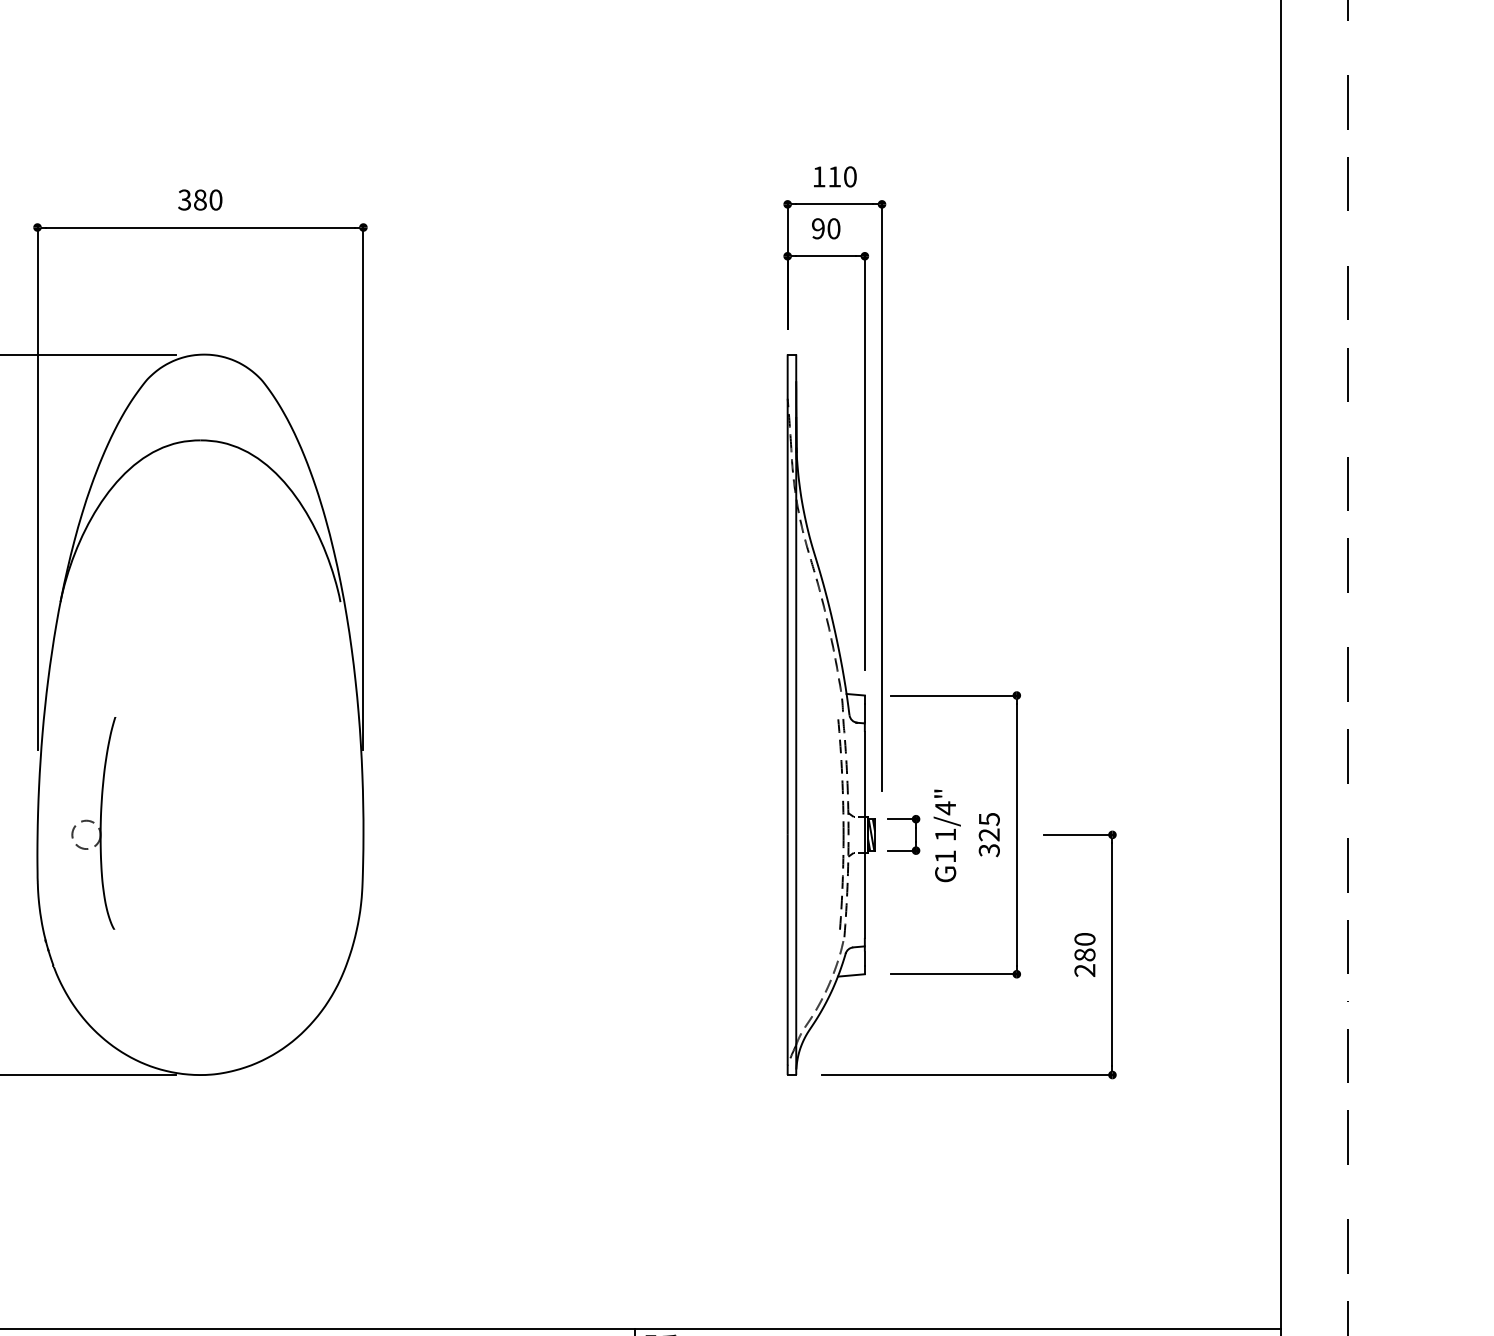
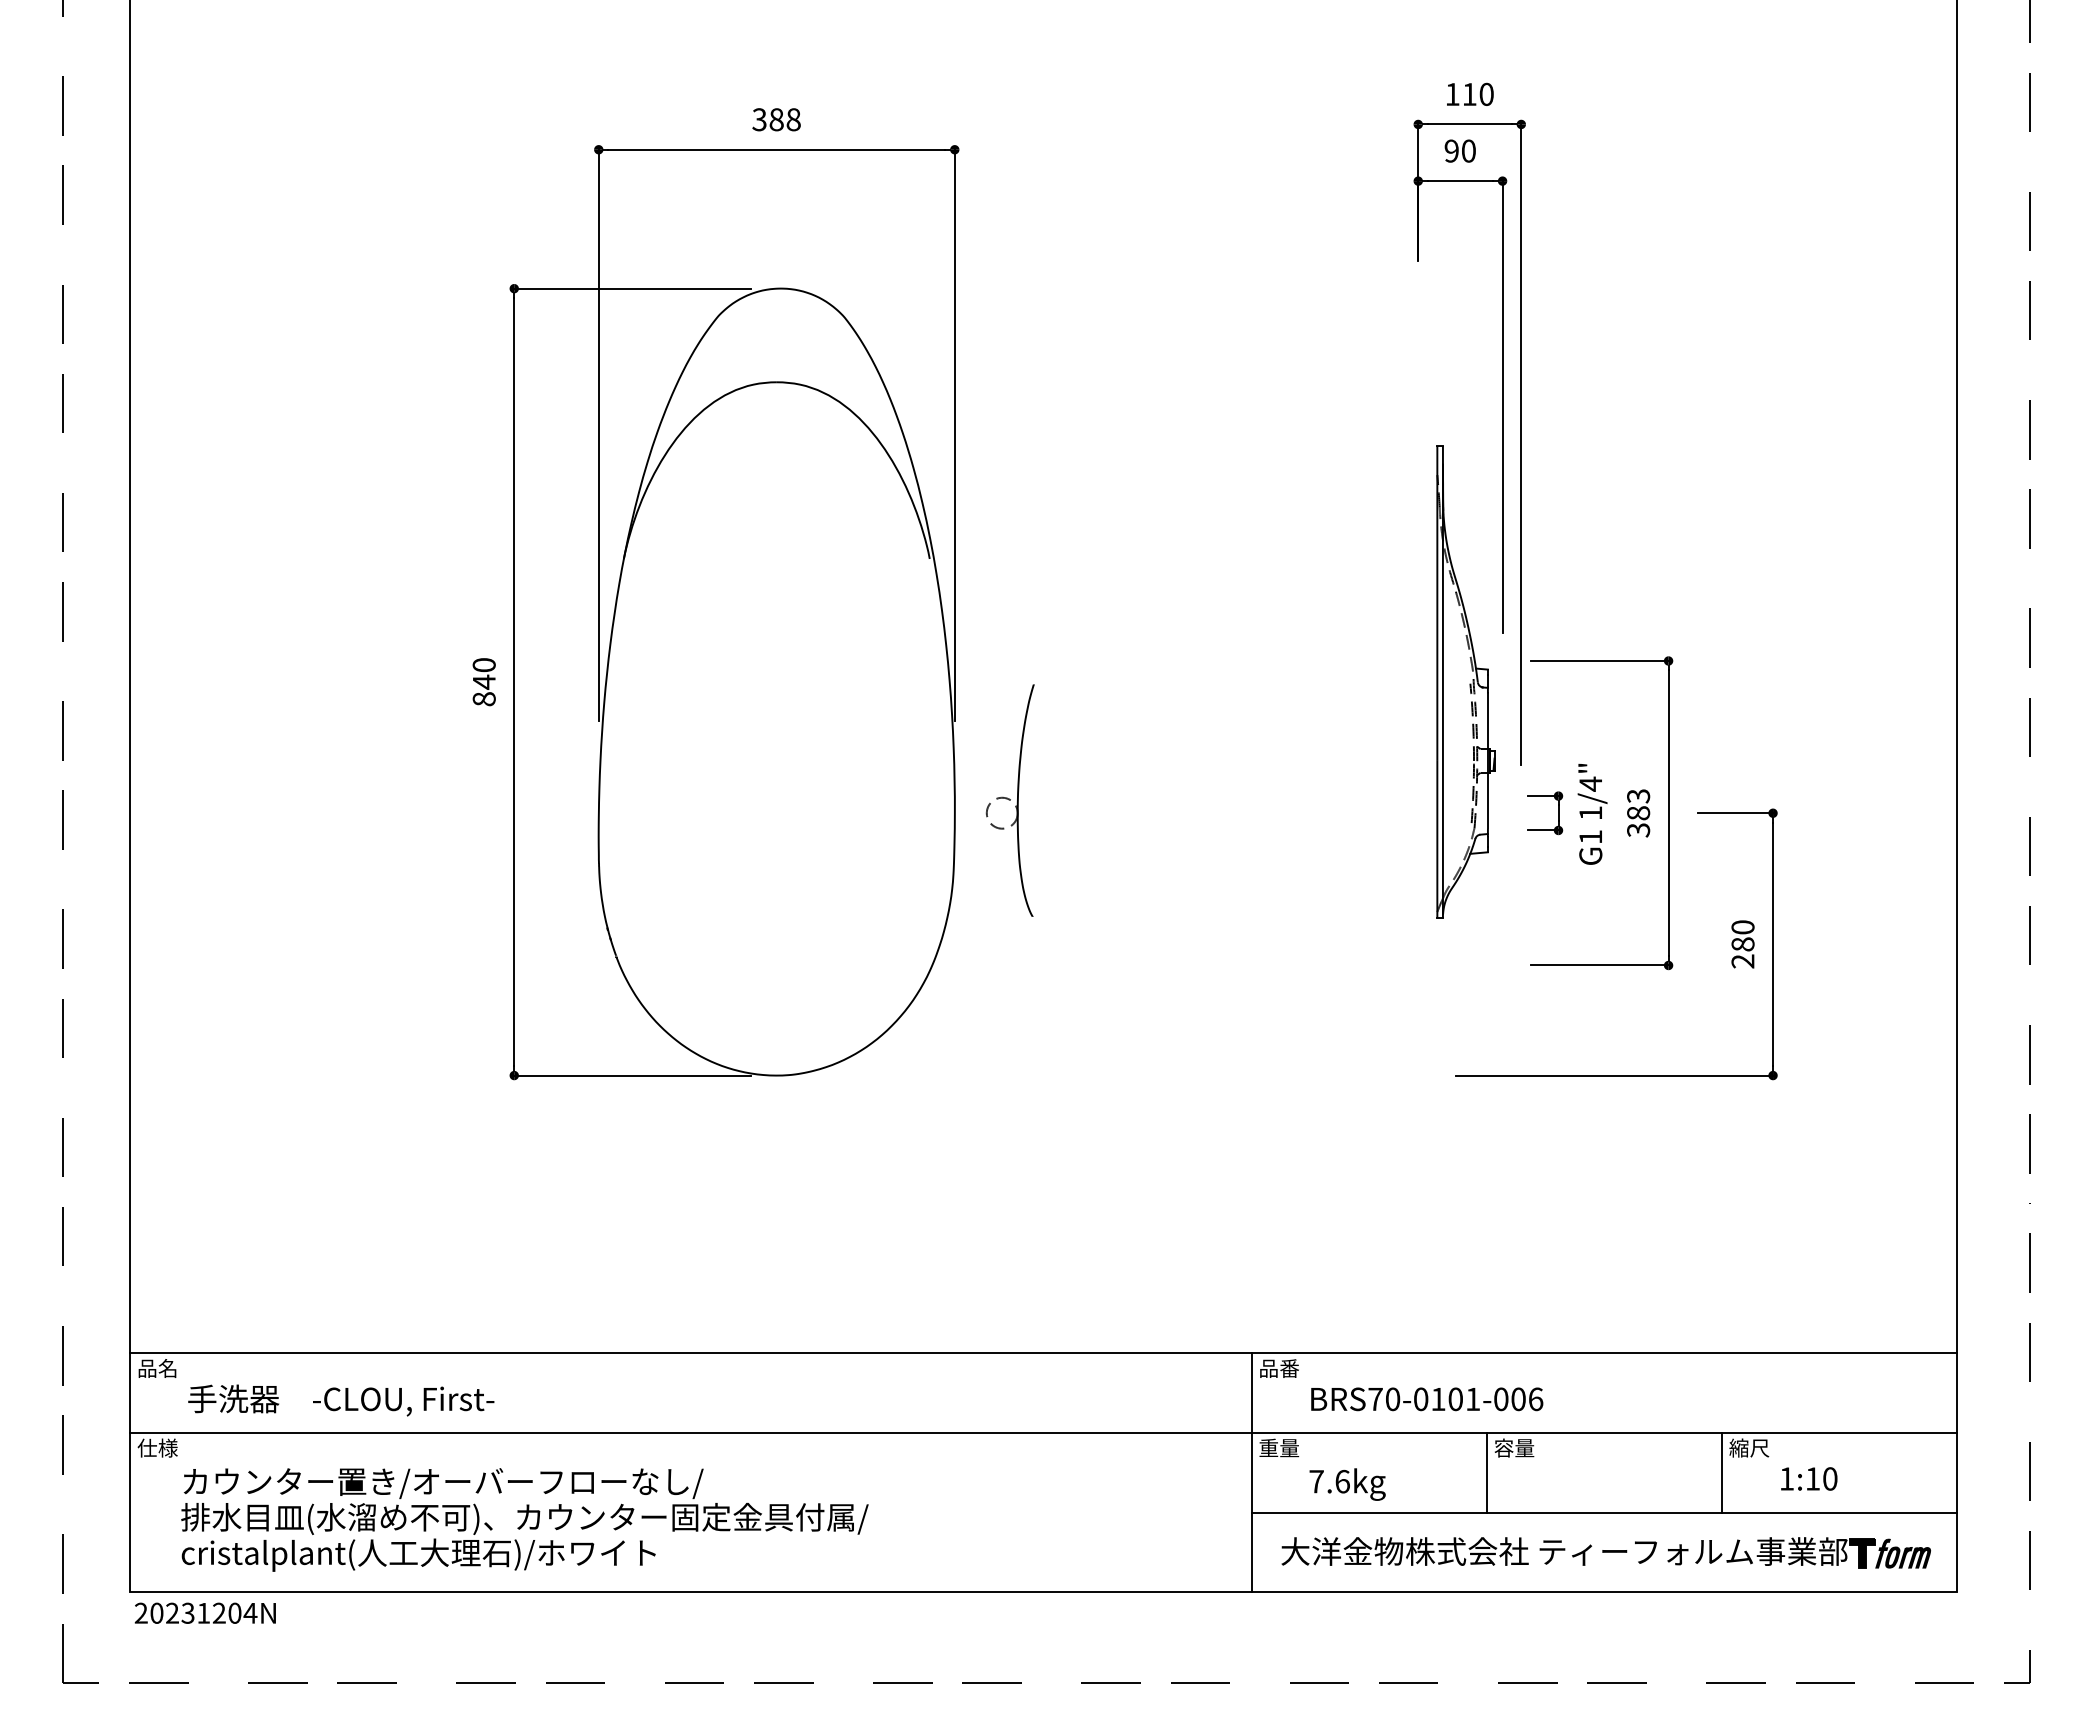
text: (215, 200) -> (793, 120), 380 -> 388
part: (830, 715) -> (1465, 682), size x0.6
part: (93, 823) -> (1009, 800), moved
text: (989, 826) -> (1638, 804), 325 -> 383

